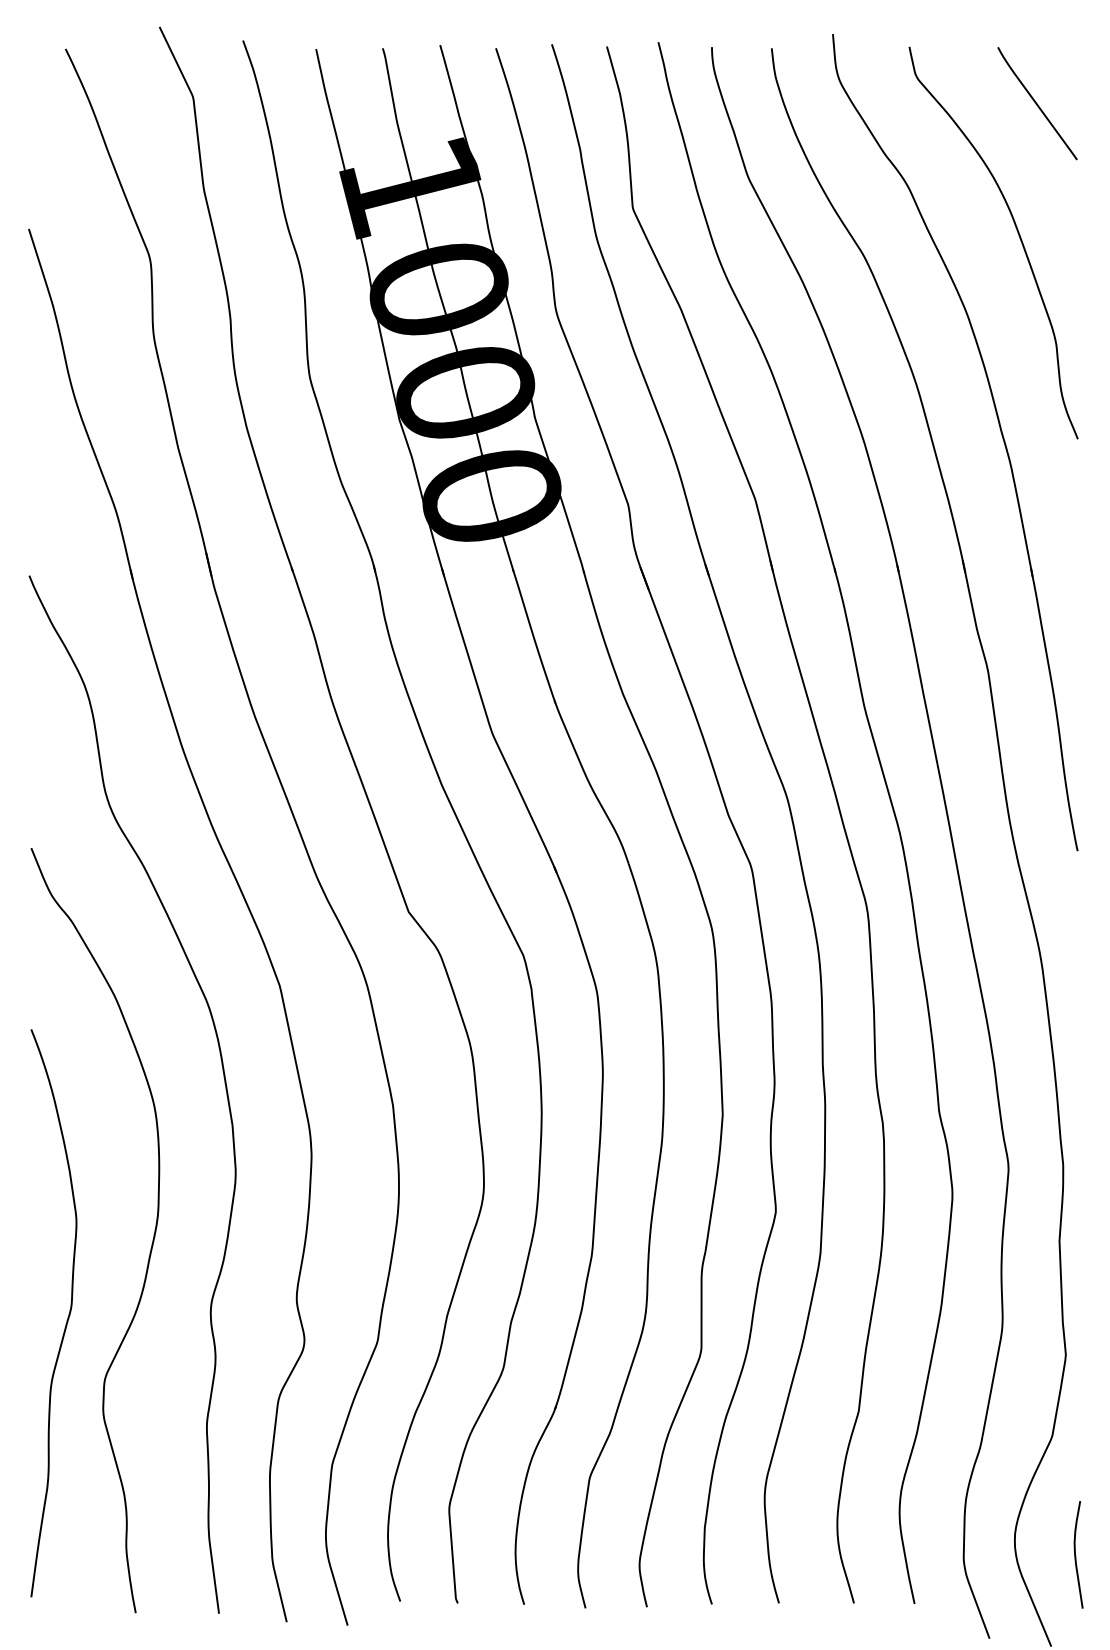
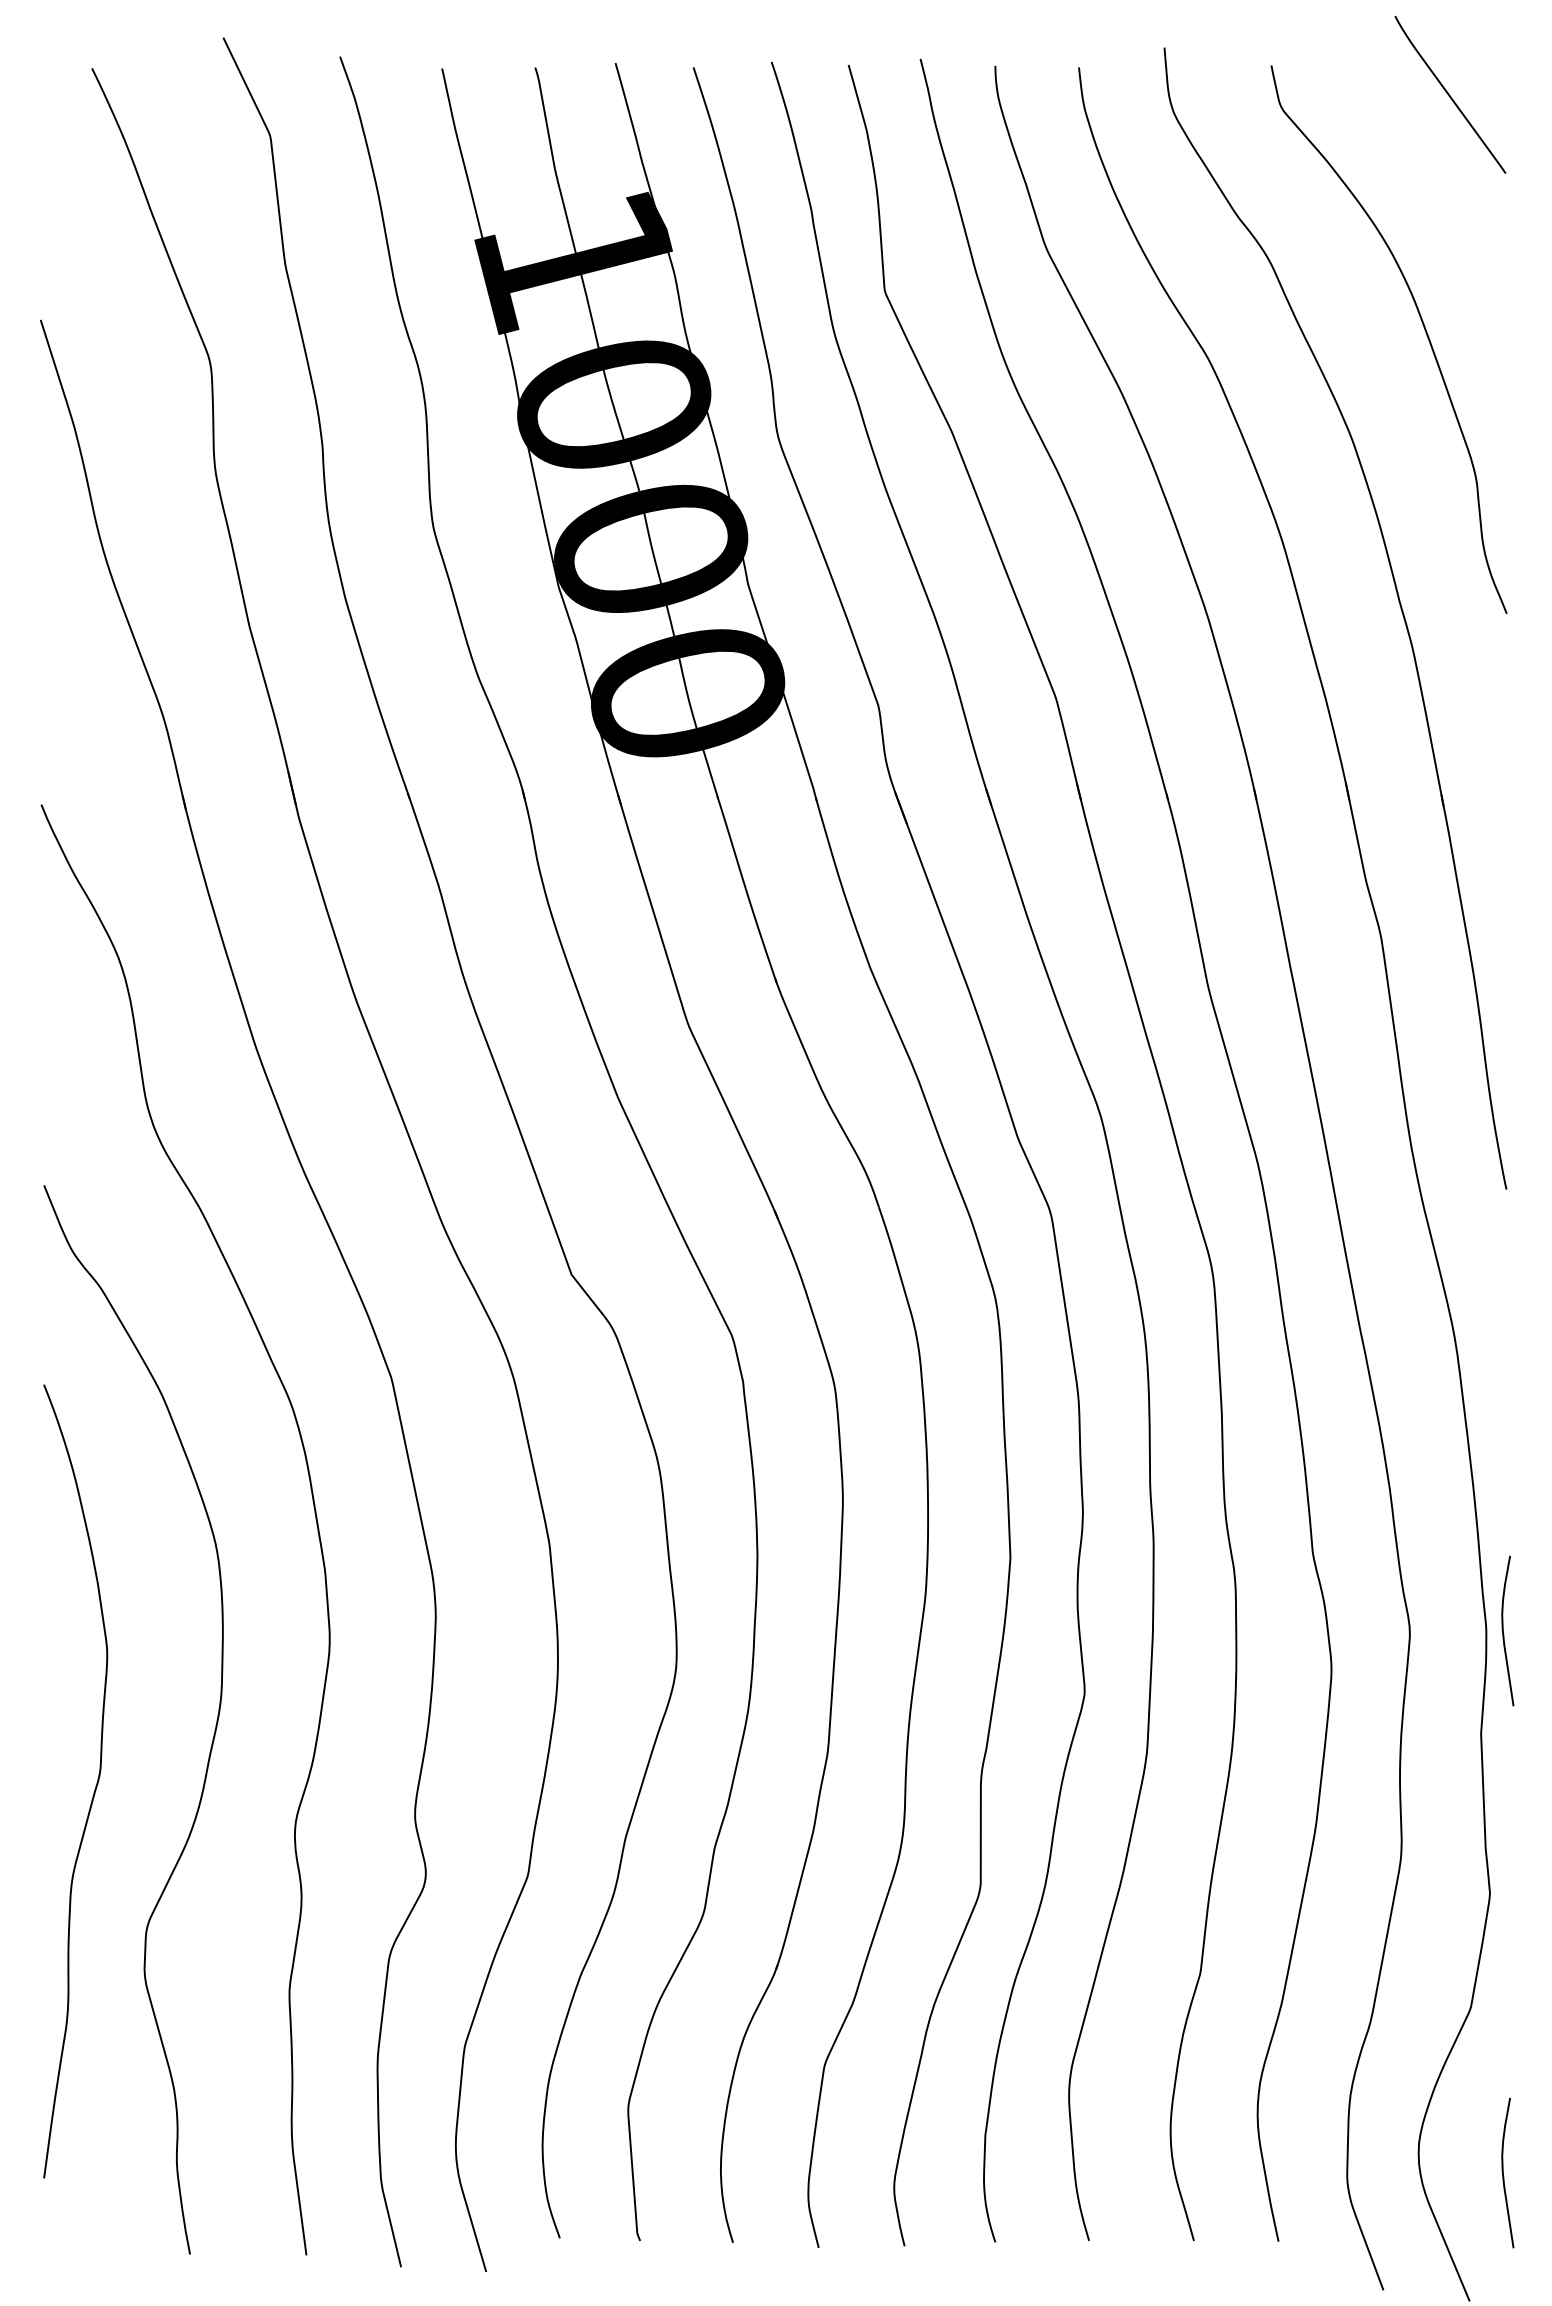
curve: (1036, 103) -> (1449, 94), moved
curve: (1075, 1166) -> (1503, 1630), added
curve: (68, 1316) -> (95, 1785), moved

